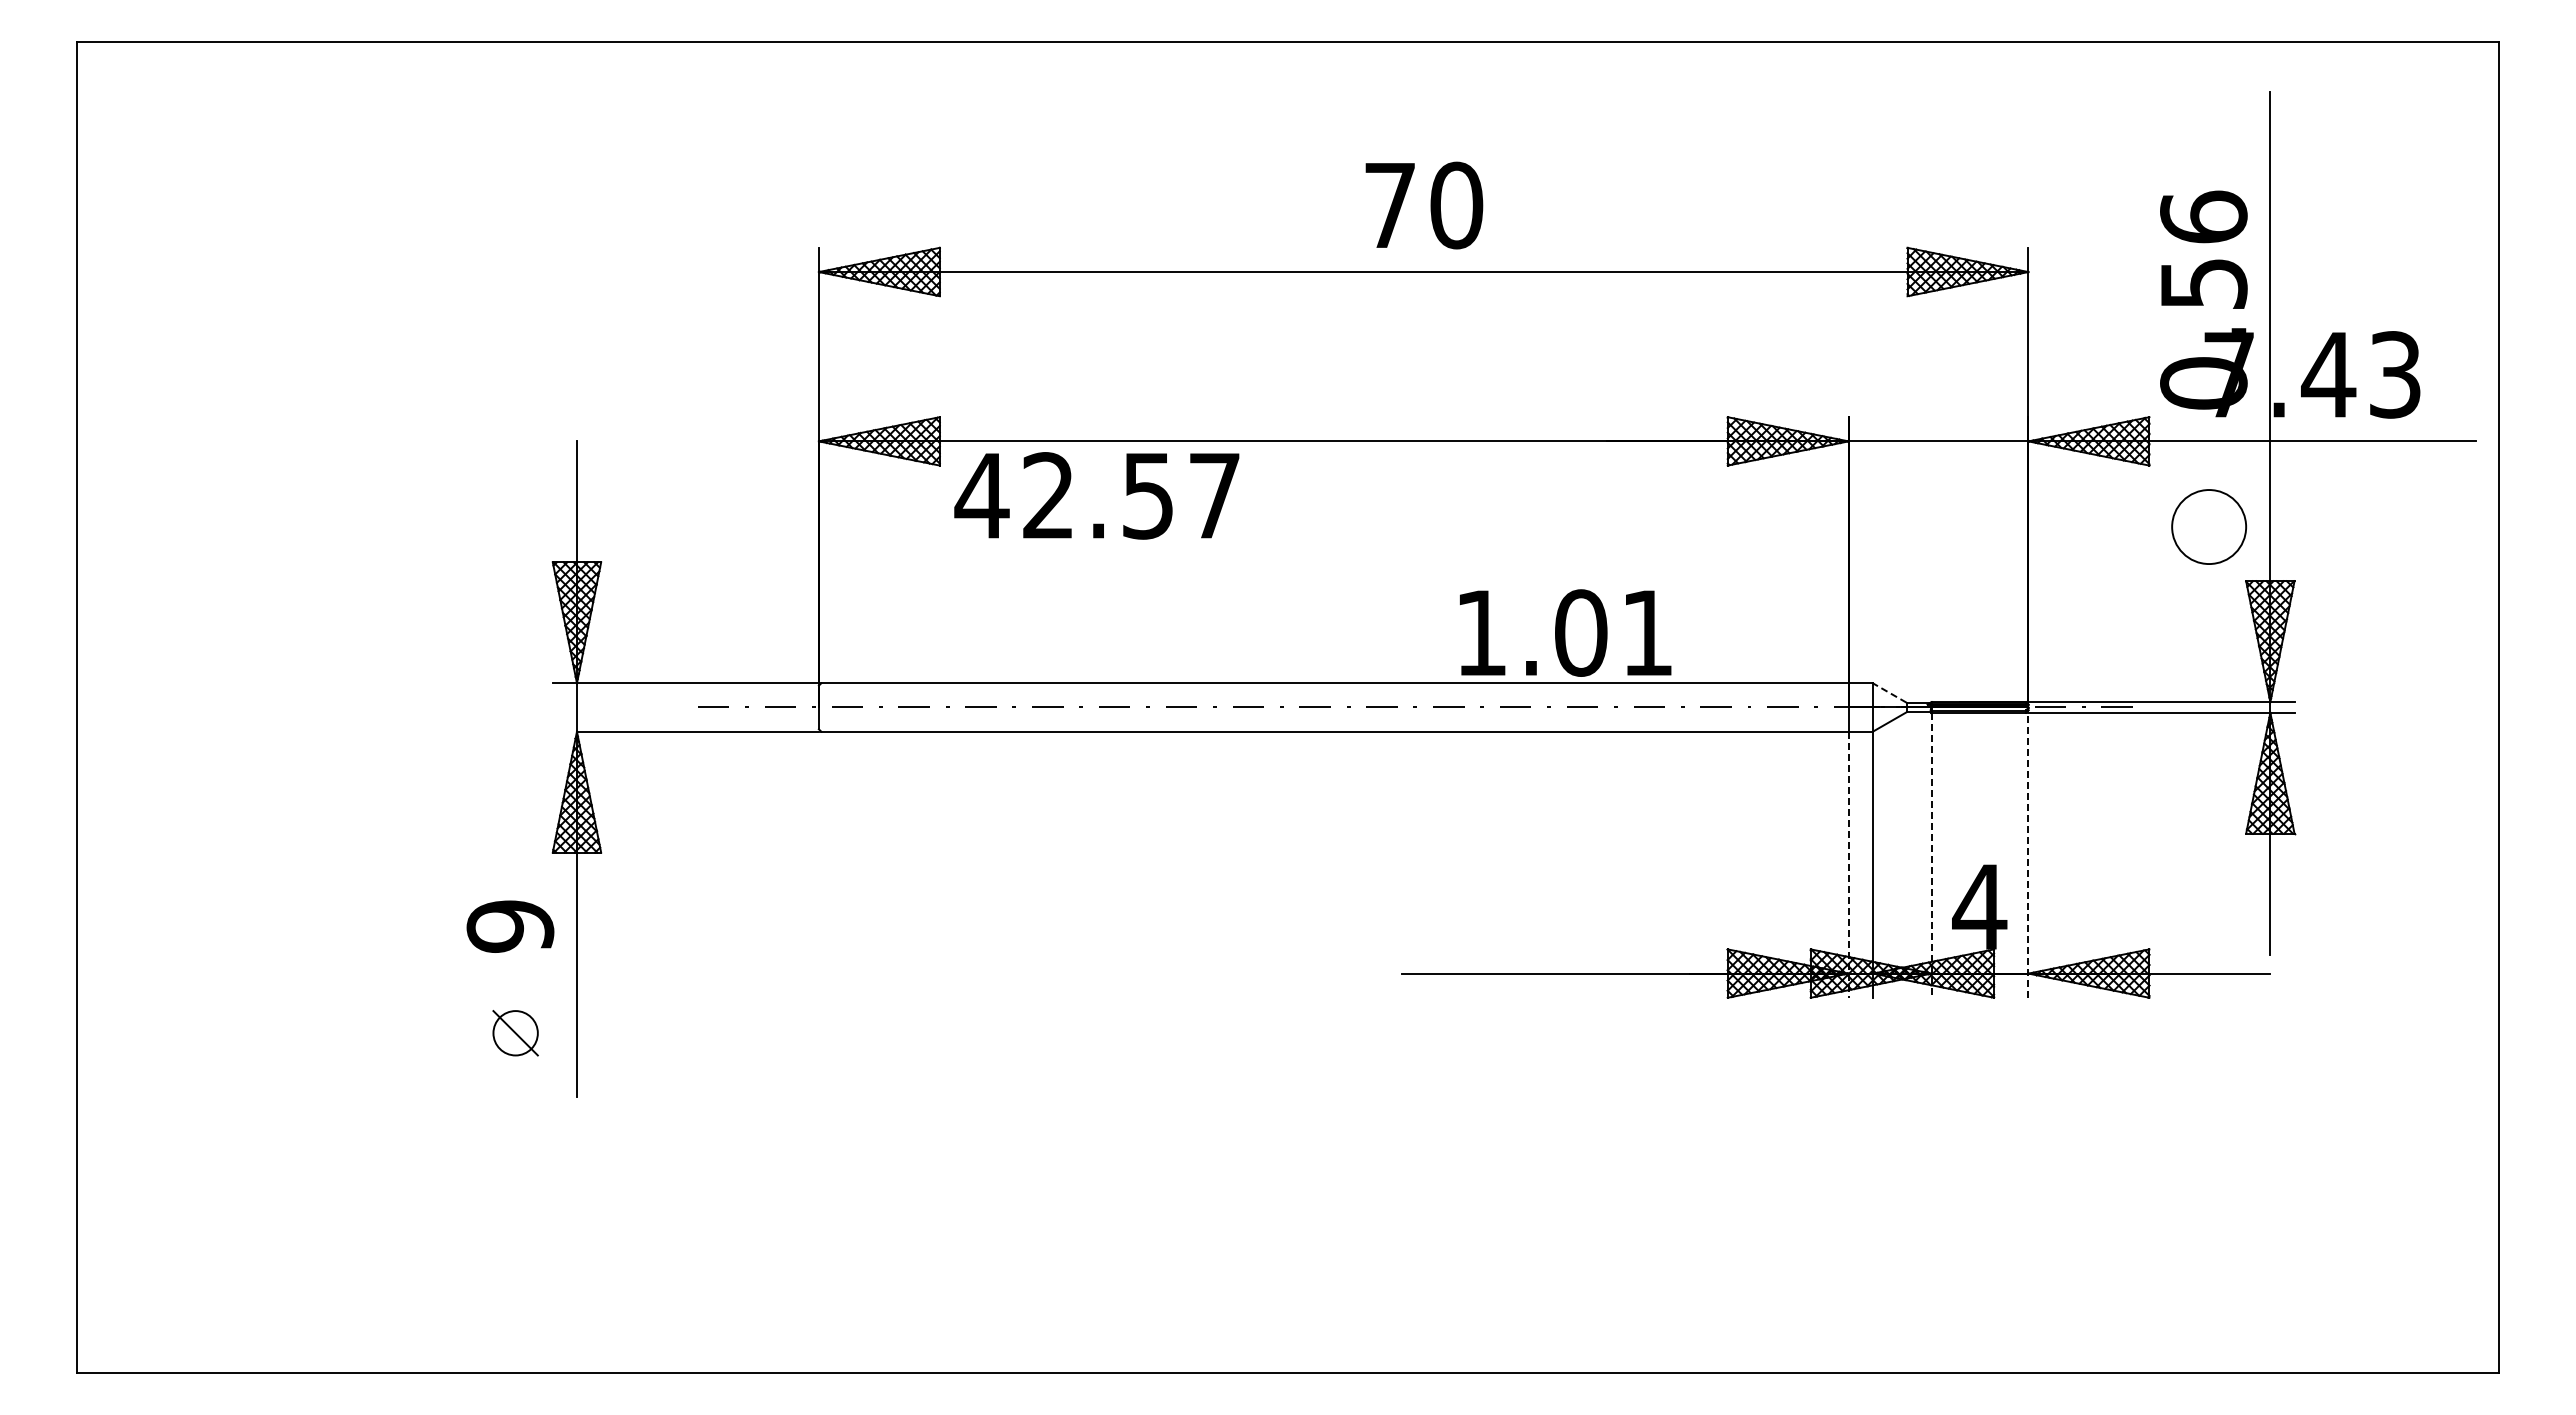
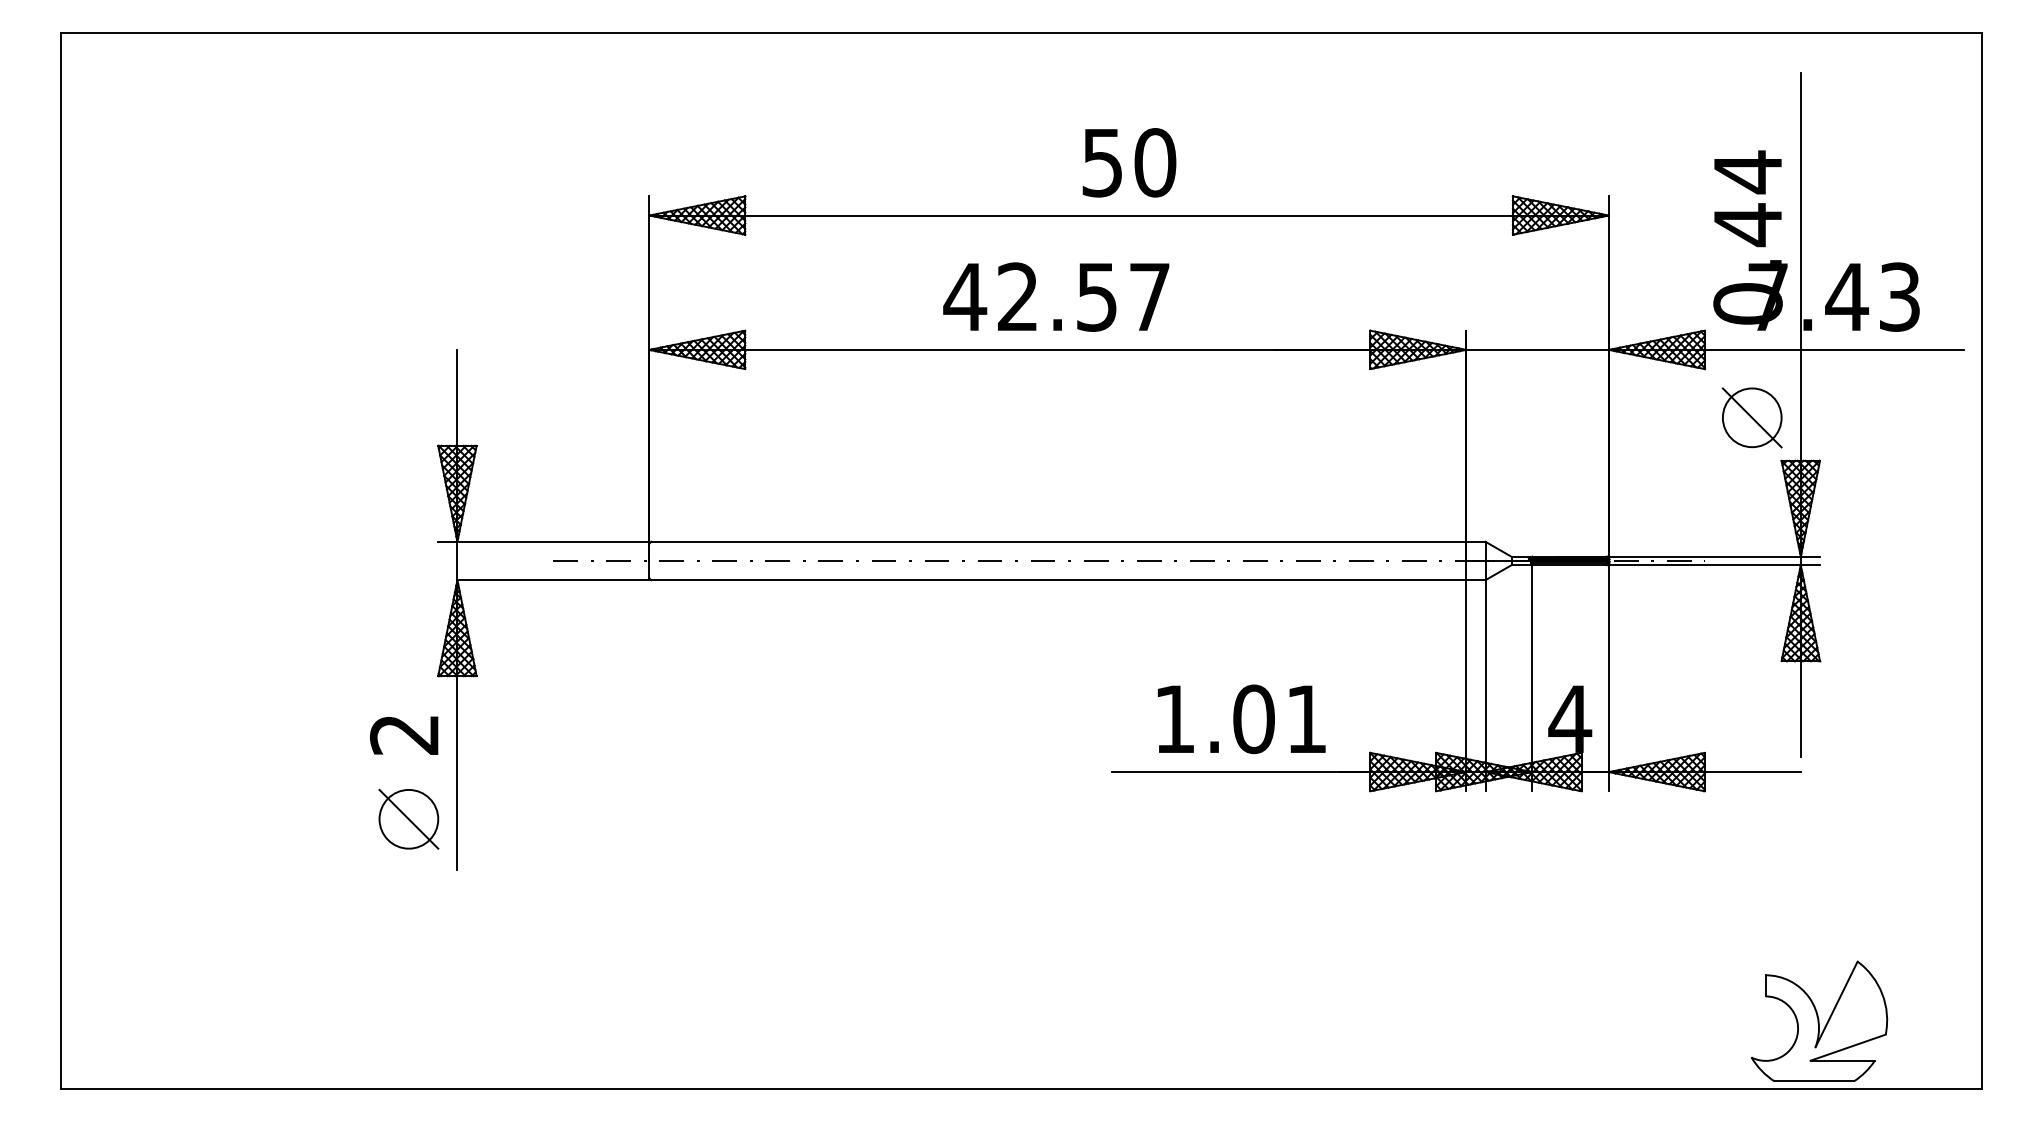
text: (1389, 206) -> (1102, 163), 70 -> 50
text: (2203, 250) -> (1747, 198), 0.56 -> 0.44
text: (1096, 495) -> (1056, 296), moved
line: (2209, 527) -> (1752, 418), added
text: (1565, 632) -> (1241, 718), moved
line: (1889, 692) -> (1498, 549), dashed -> solid
line: (2028, 854) -> (1608, 677), dashed -> solid
line: (1931, 855) -> (1531, 678), dashed -> solid
line: (1848, 865) -> (1466, 686), dashed -> solid
text: (510, 926) -> (404, 734), 9 -> 2
part: (515, 1033) -> (408, 819), size x1.67
part: (2293, 1287) -> (1819, 1021), added

